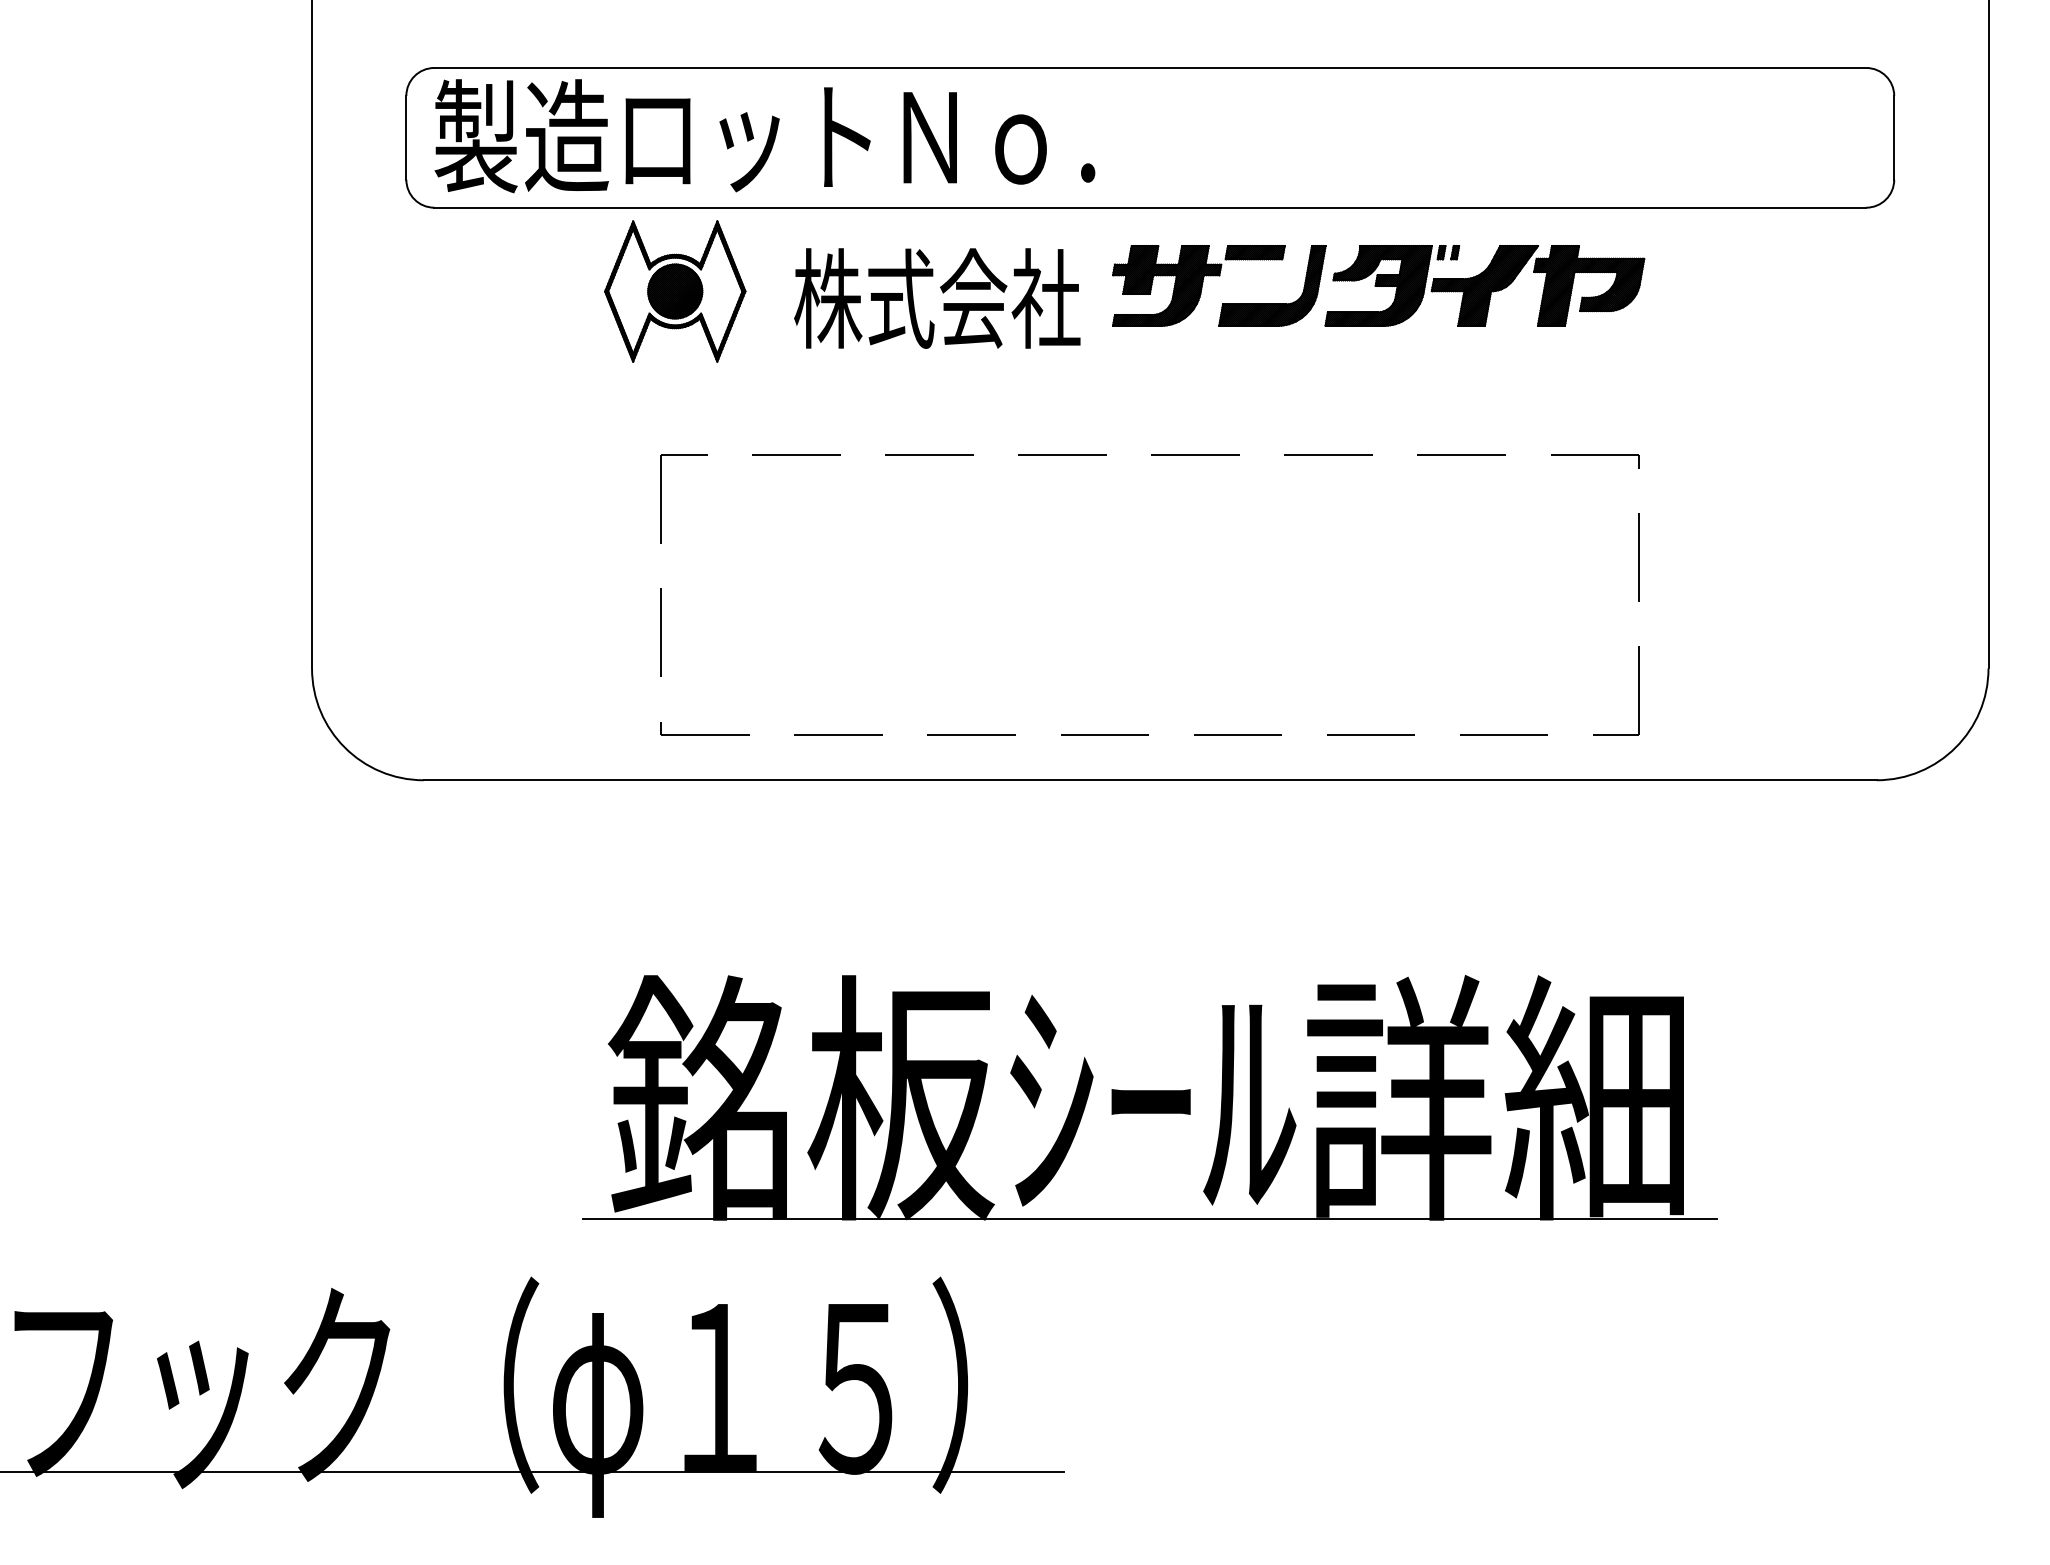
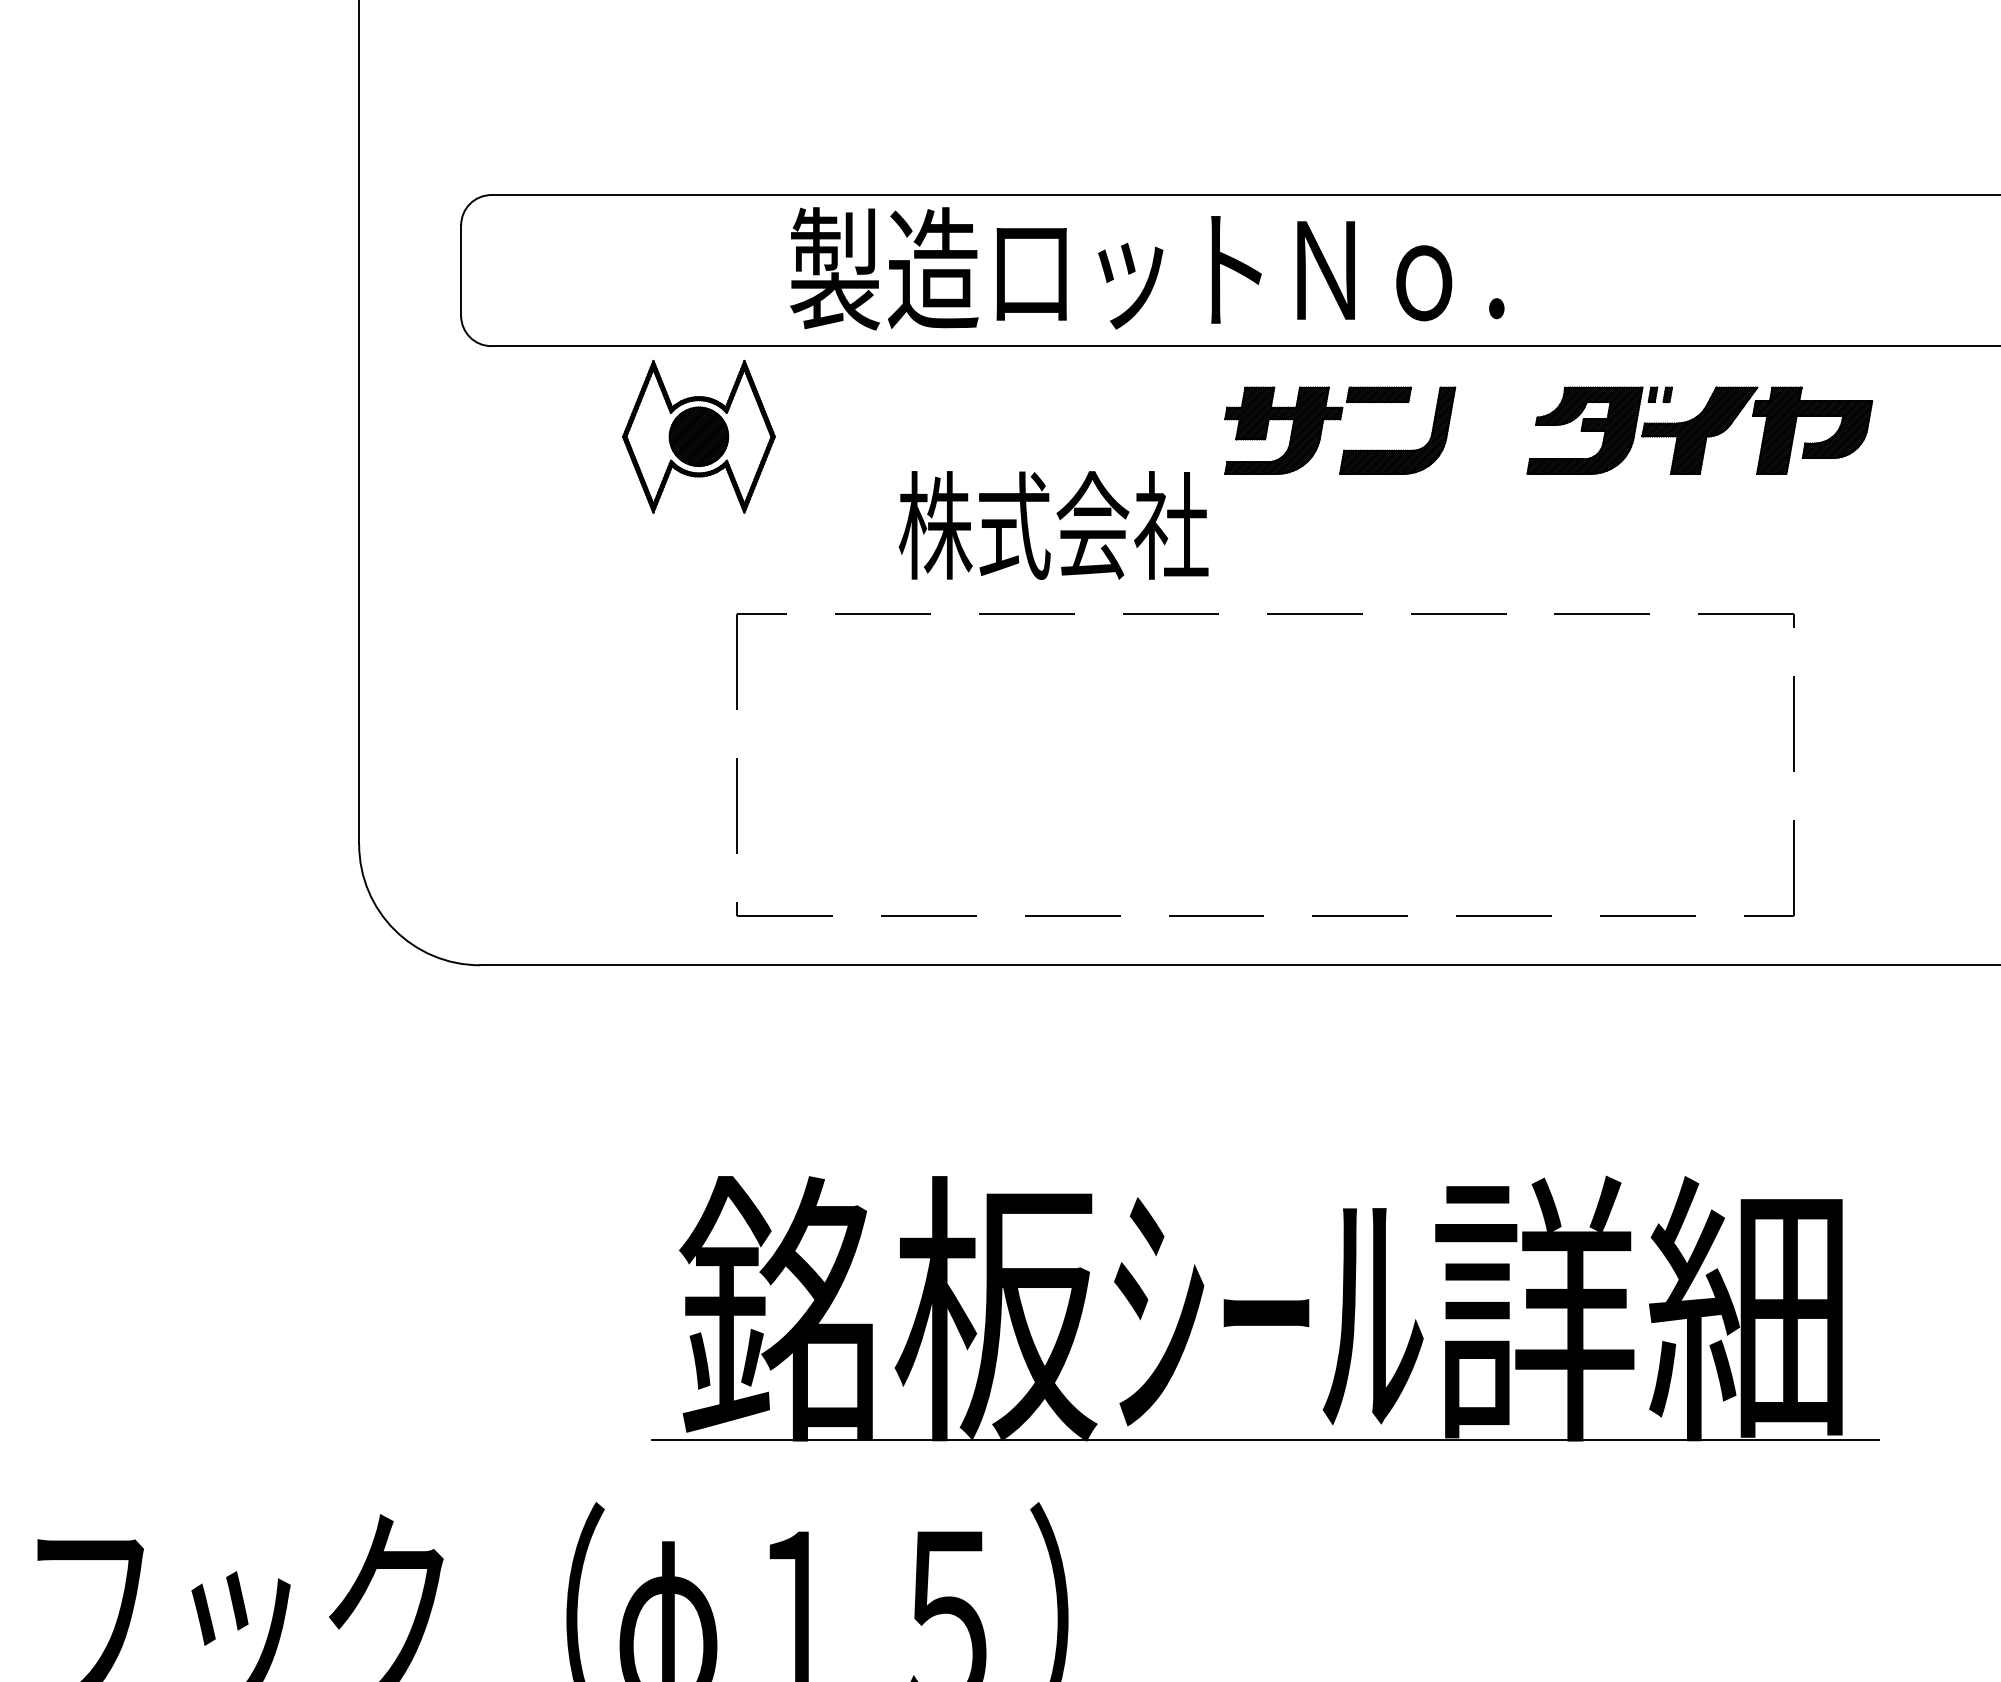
text: (764, 136) -> (1146, 269), moved
part: (1484, 285) -> (1699, 430), moved
part: (675, 291) -> (699, 436), moved
text: (937, 298) -> (1053, 525), moved

